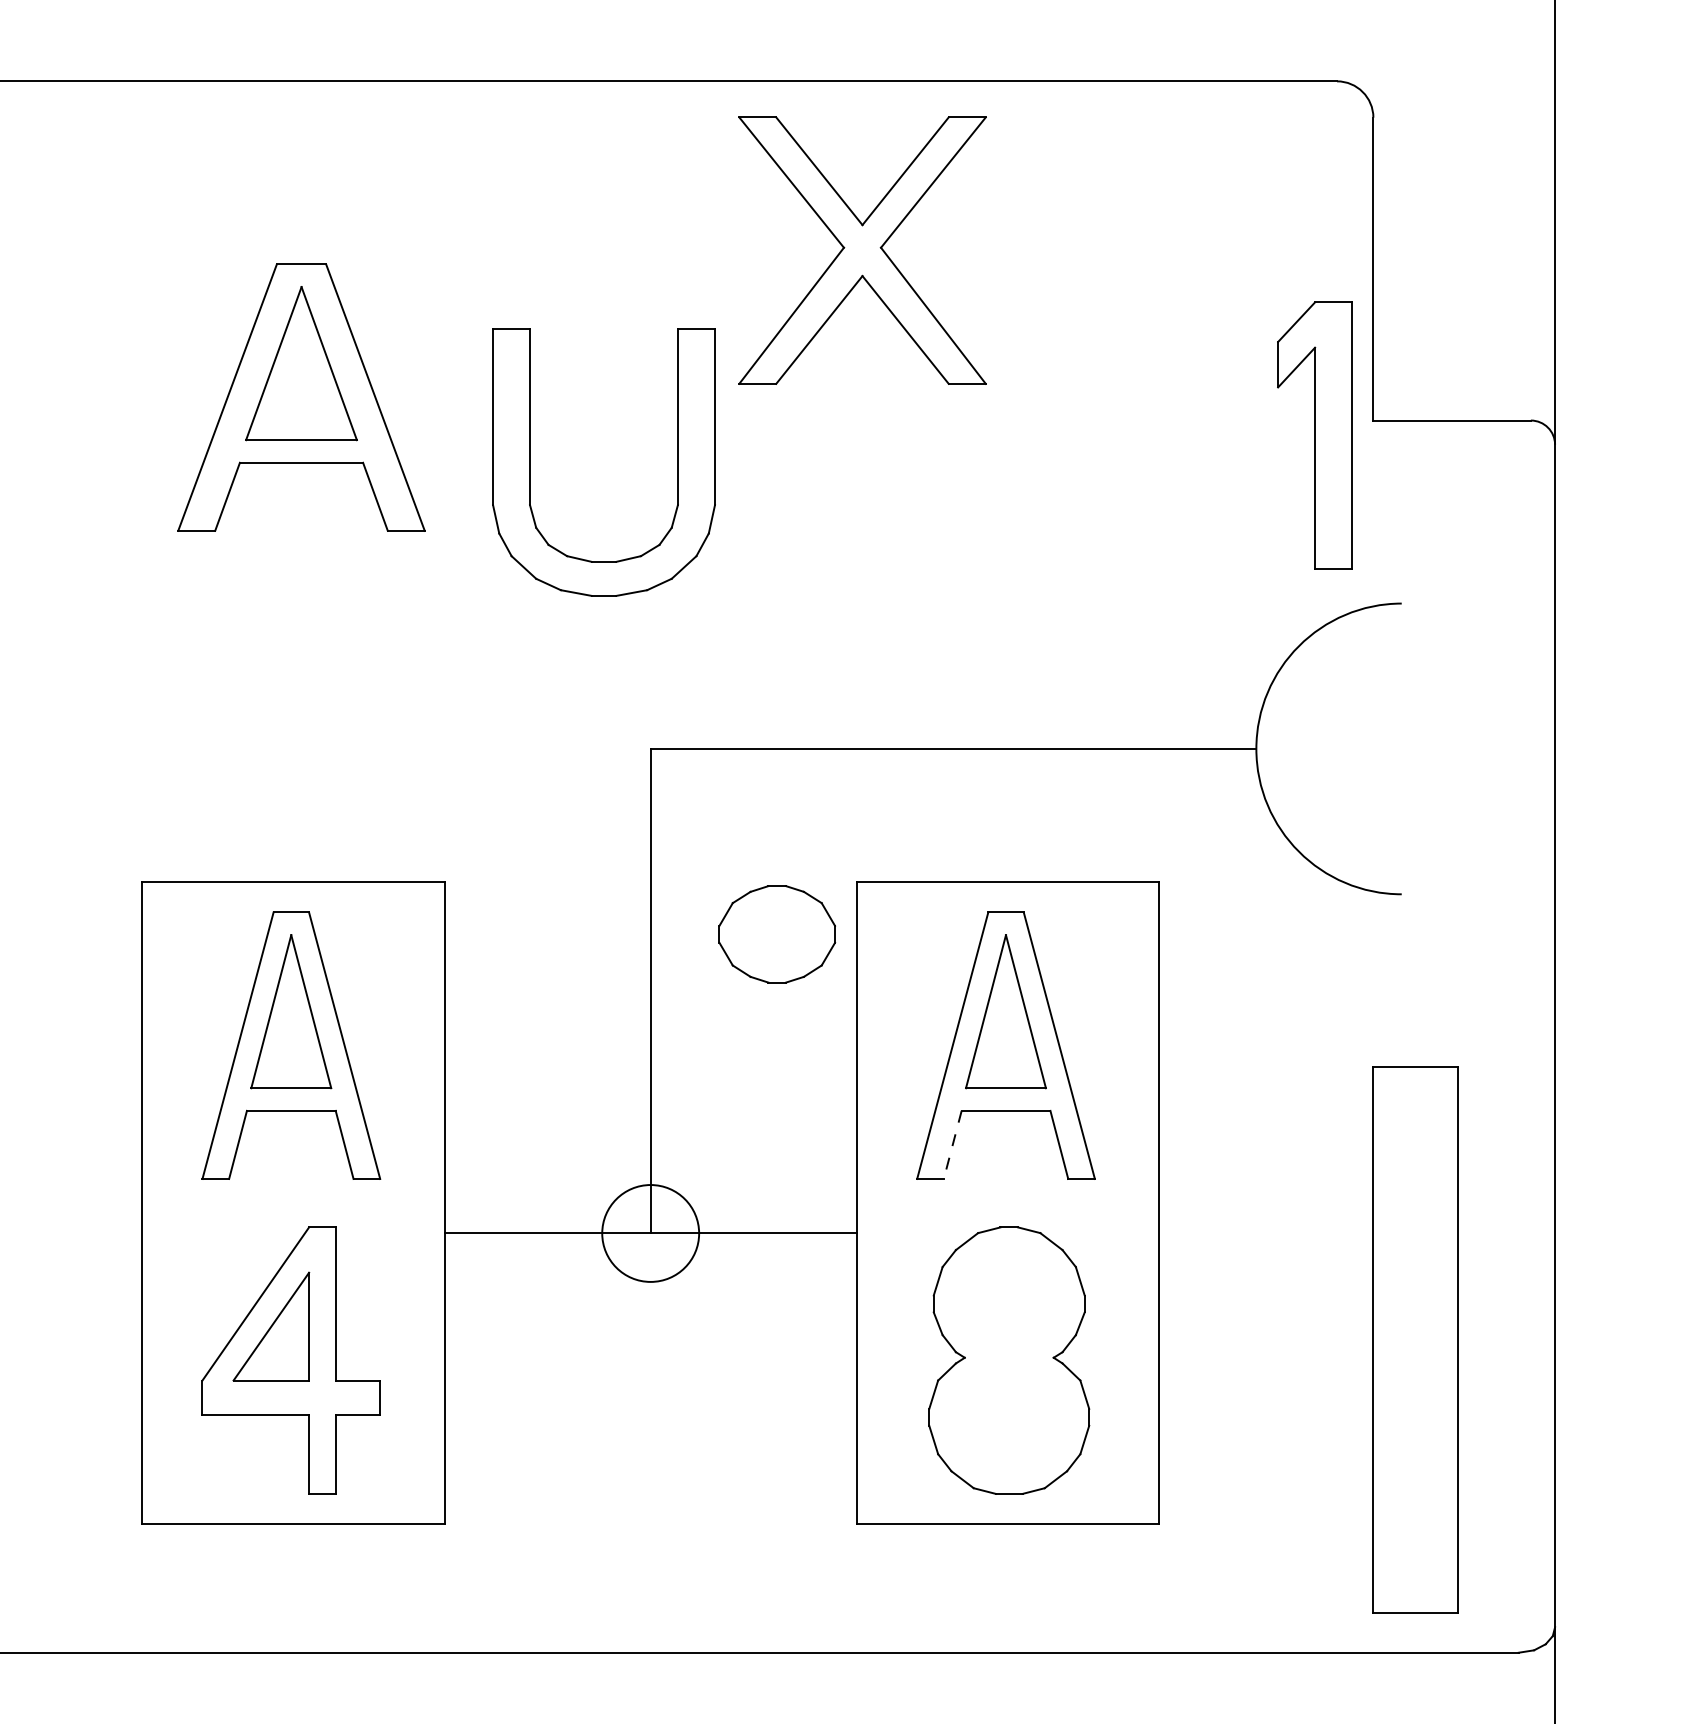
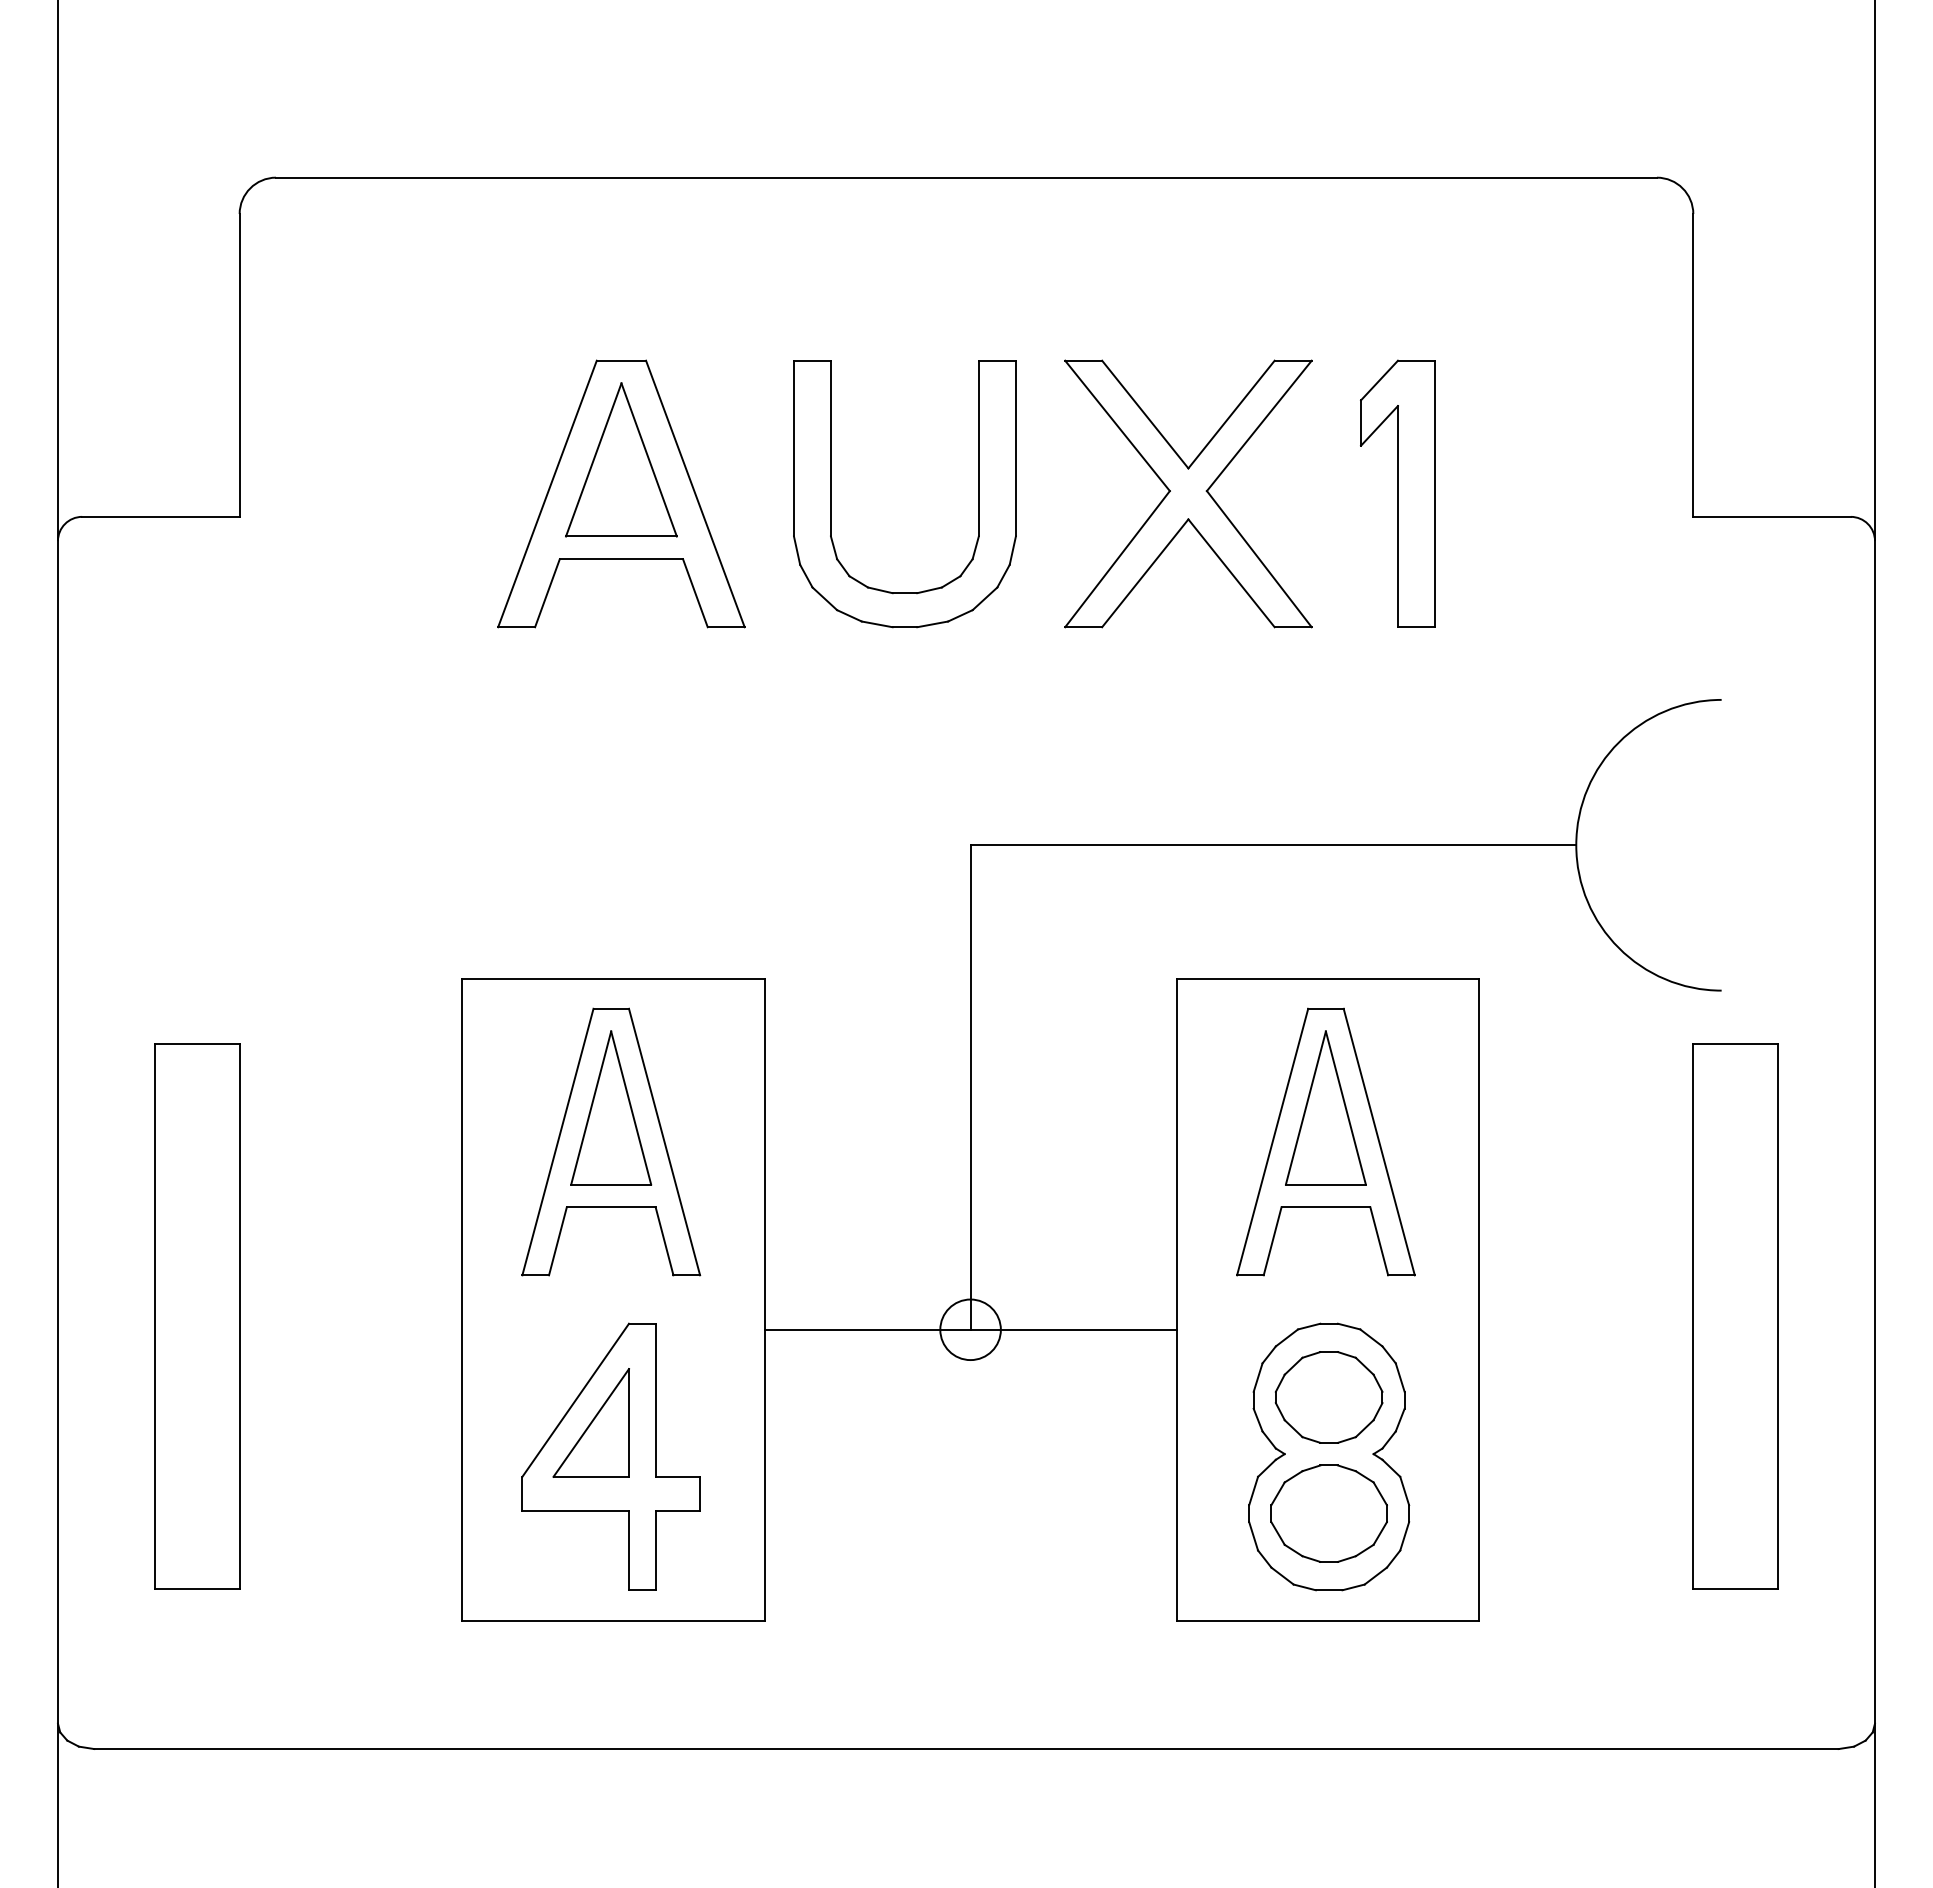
part: (862, 250) -> (1188, 493), moved
part: (1314, 435) -> (1397, 493), moved
part: (530, 463) -> (831, 494), moved
part: (776, 934) -> (1328, 1513), moved
line: (952, 1145) -> (1272, 1241), dashed -> solid
circle: (650, 1233) -> (970, 1329), size x0.62
part: (1008, 1301) -> (1328, 1397), added
part: (1415, 1340) -> (1735, 1316), moved

